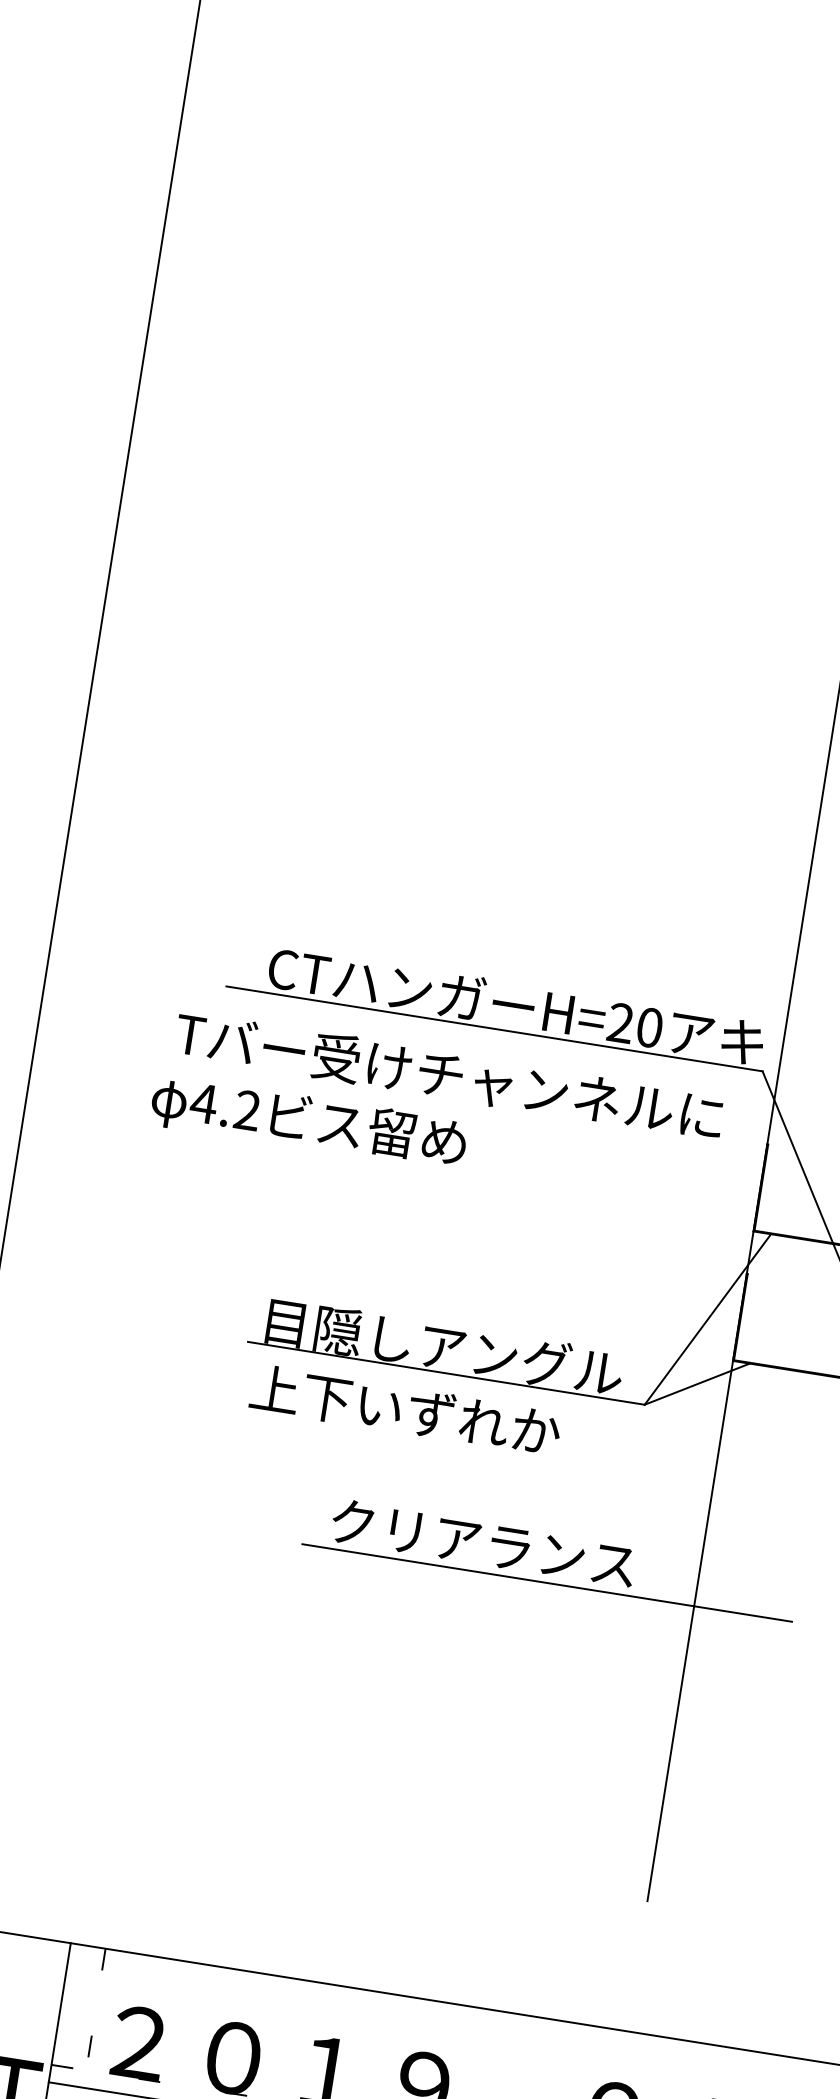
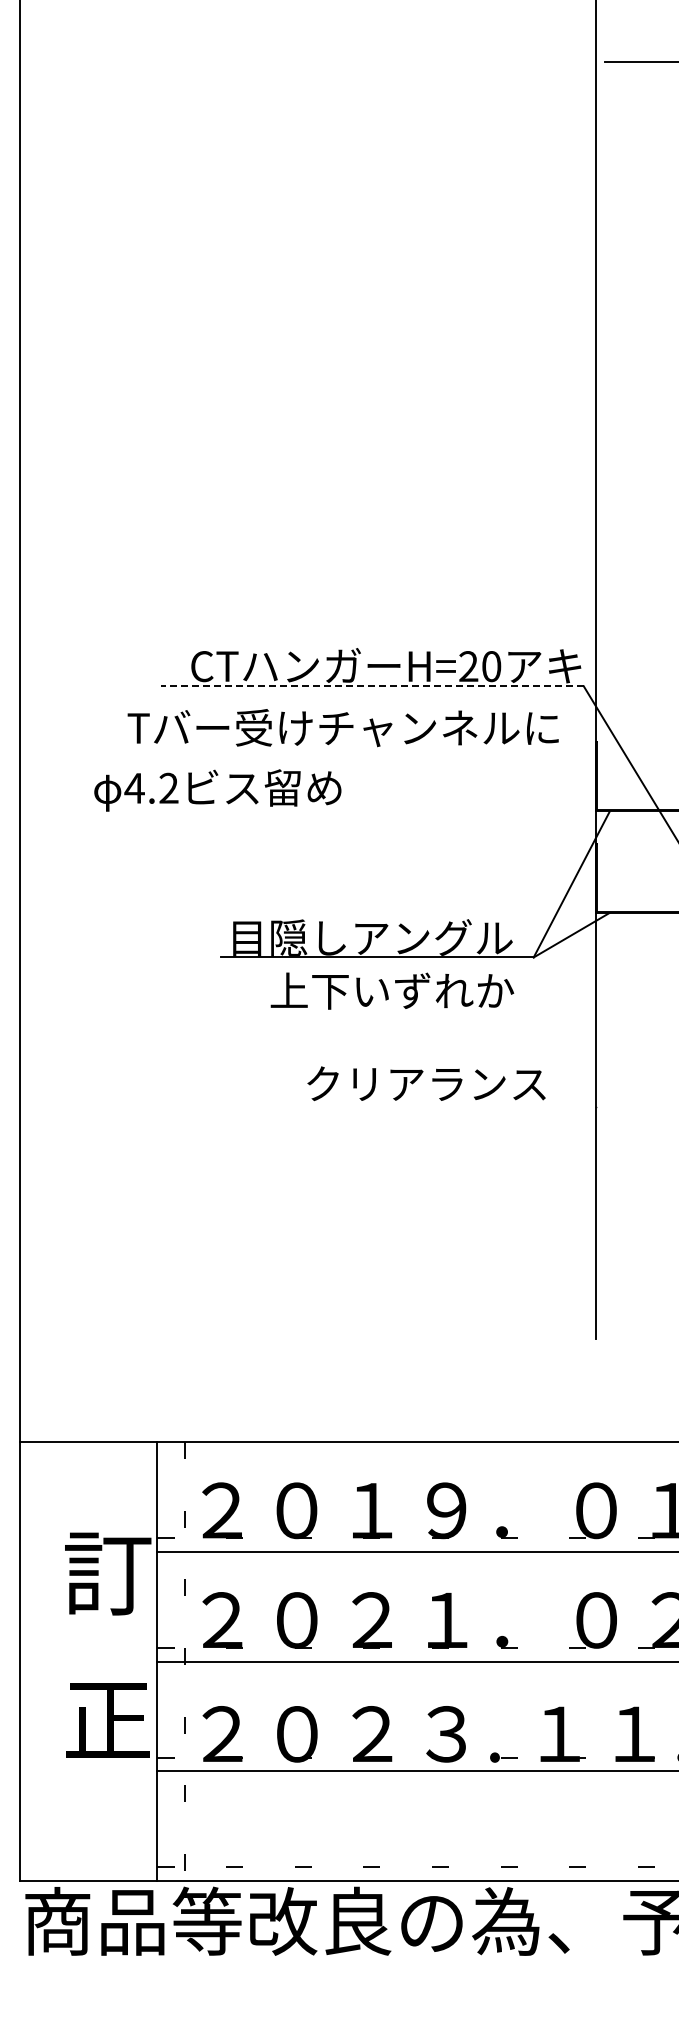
line: (494, 1029) -> (372, 686), solid -> dashed
text: (308, 1122) -> (217, 790), moved
text: (405, 1409) -> (392, 990), moved
line: (547, 1582) -> (480, 1106), removed

